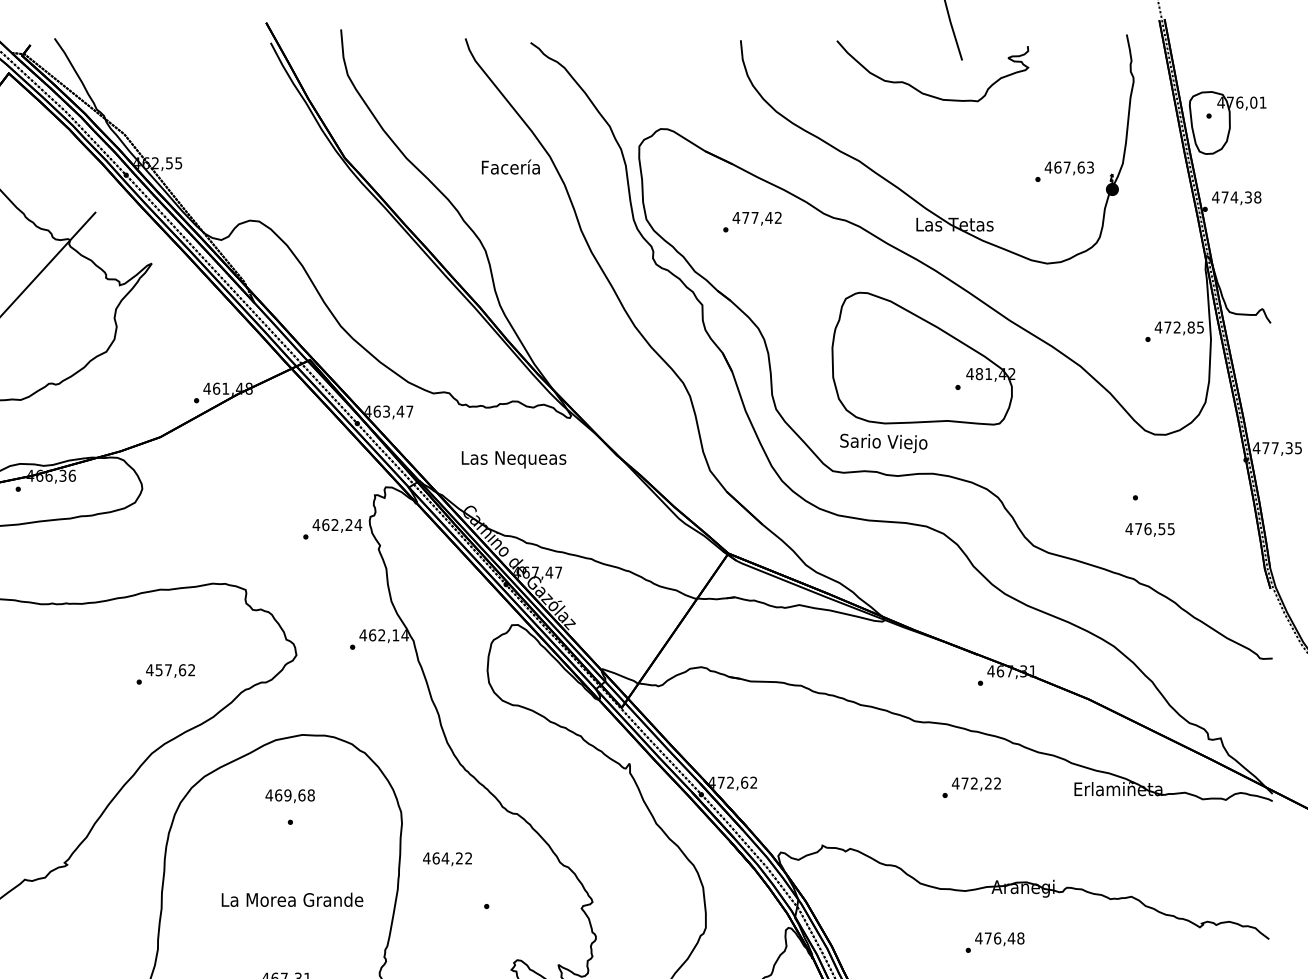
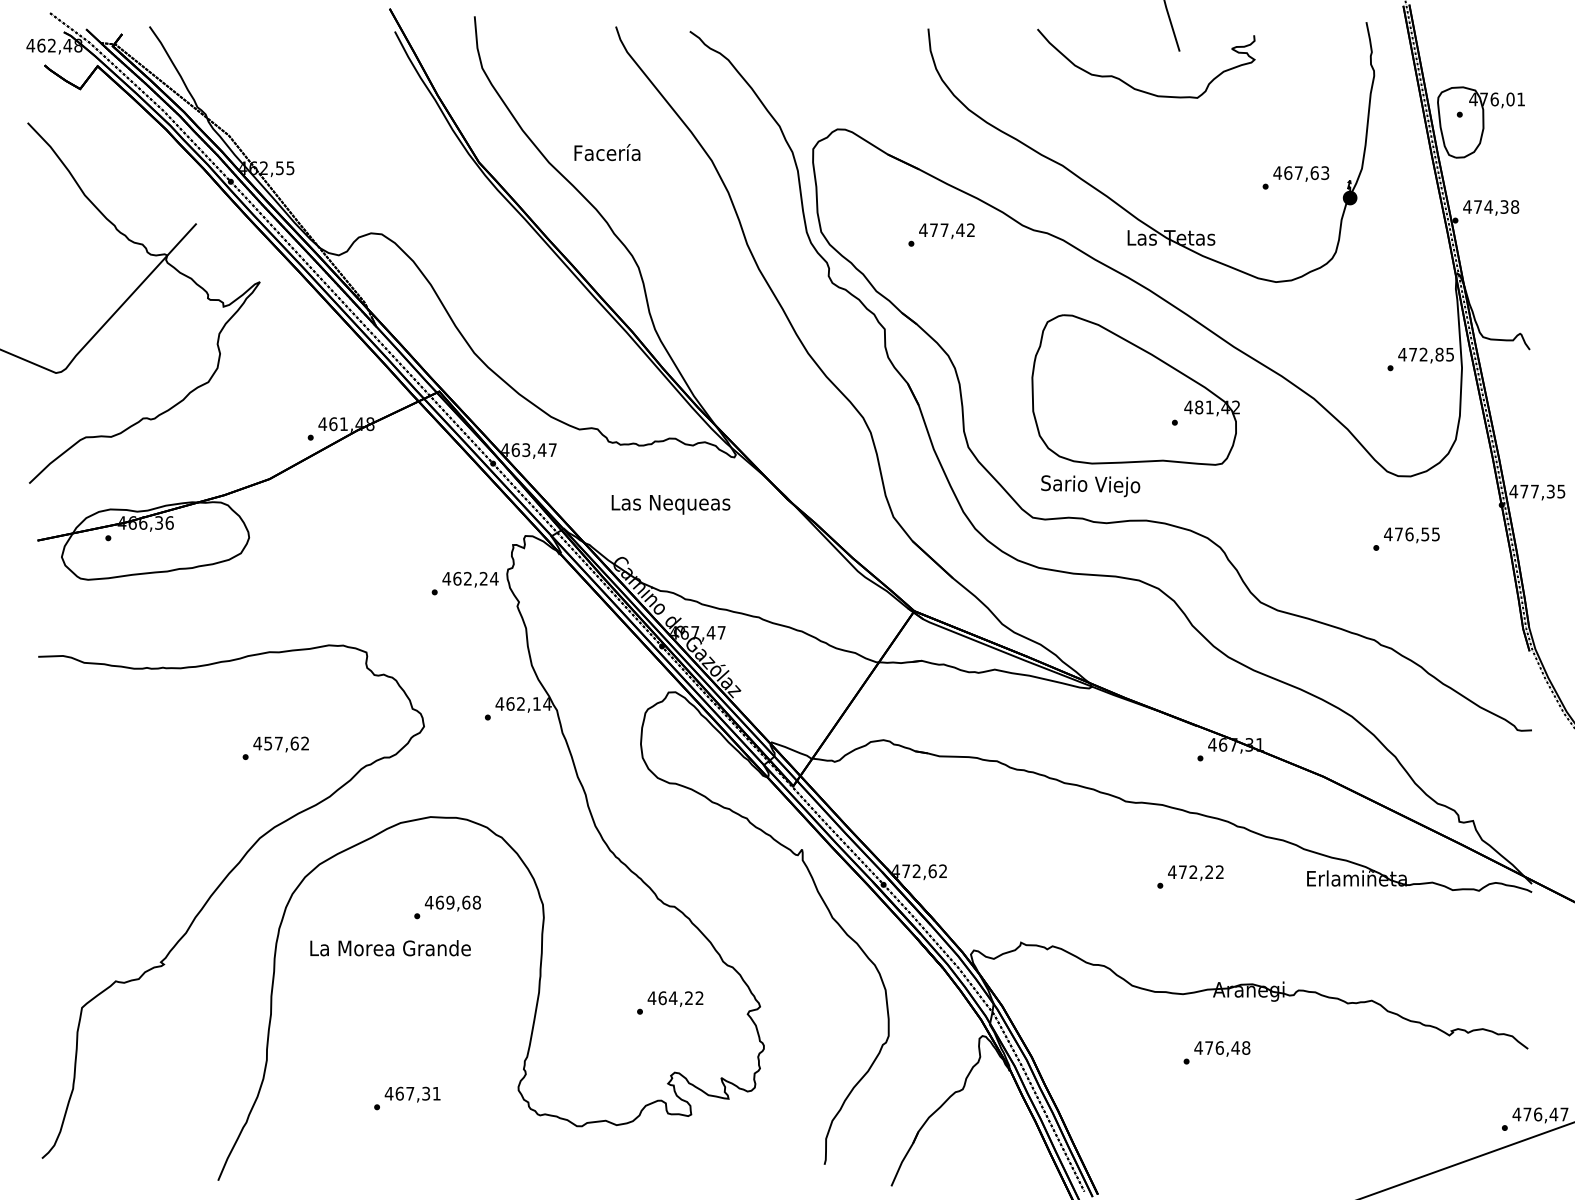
text: (510, 167) -> (607, 152), moved
text: (1149, 530) -> (1411, 535), moved
text: (289, 796) -> (452, 903), moved
text: (447, 858) -> (675, 998), moved
text: (292, 900) -> (390, 948), moved

